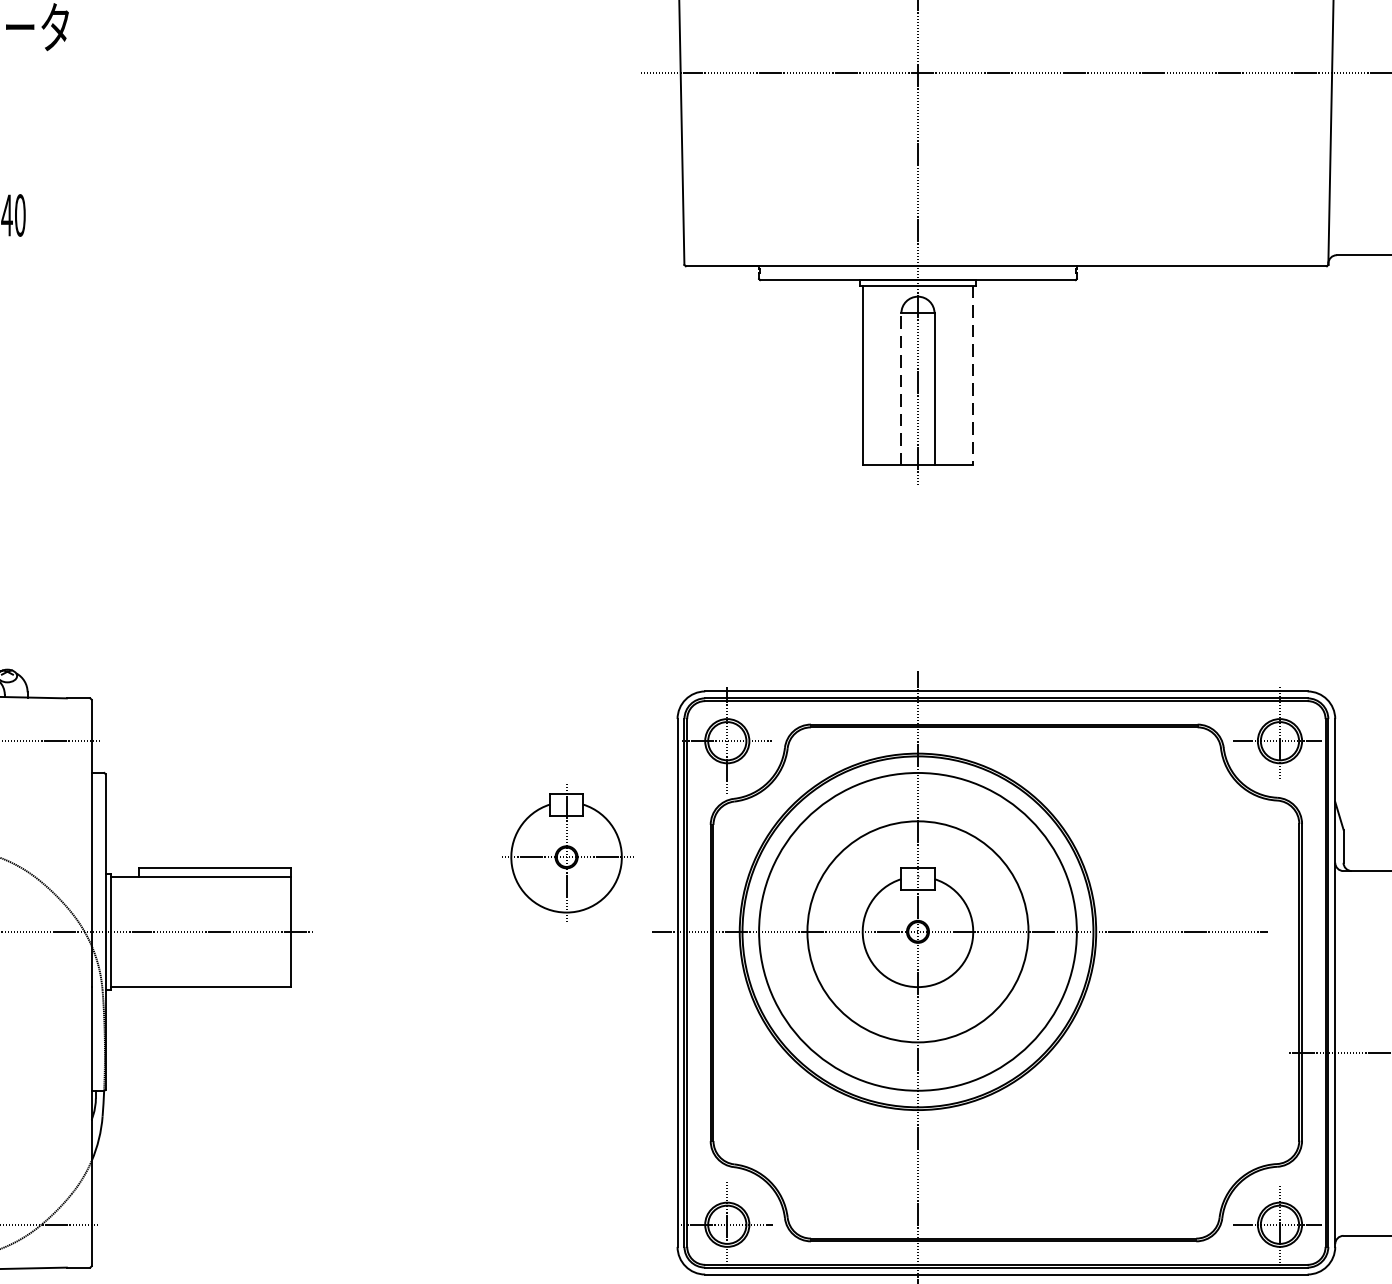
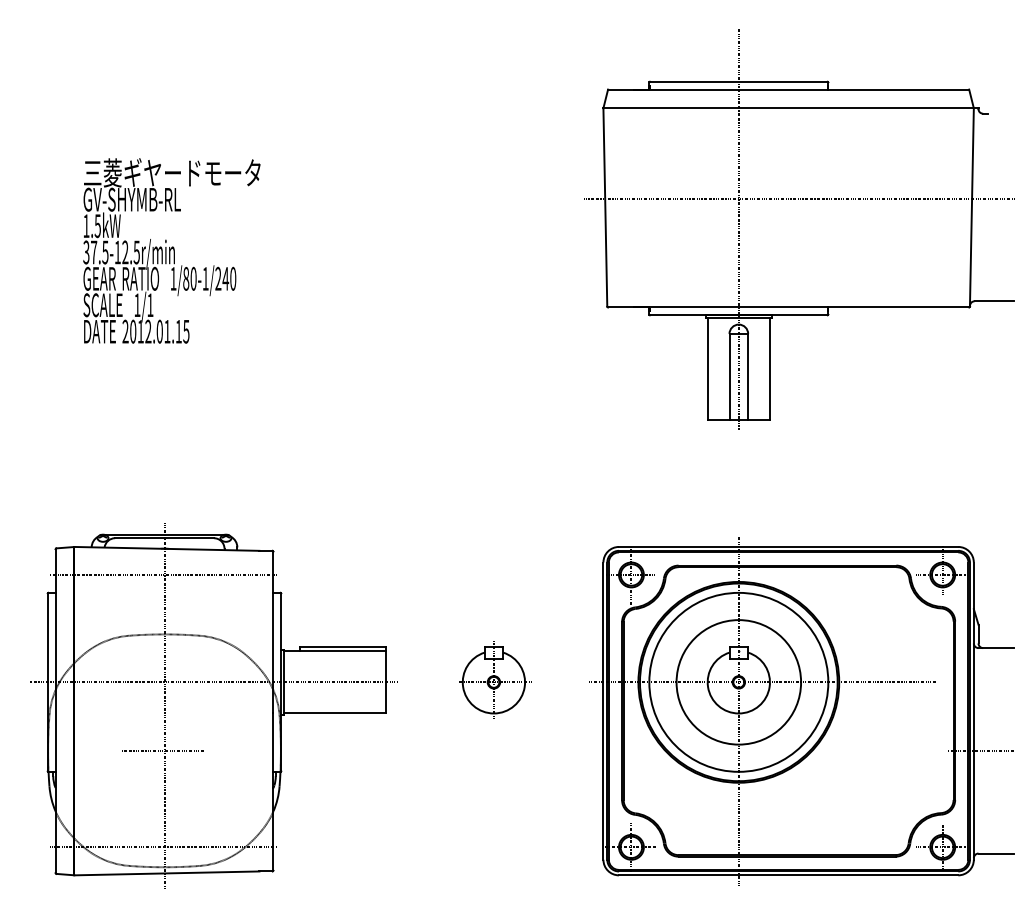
line: (972, 374) -> (769, 368), dashed -> solid
line: (901, 388) -> (729, 376), dashed -> solid
part: (569, 852) -> (495, 679), moved

